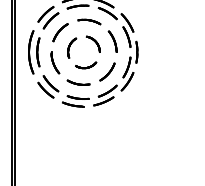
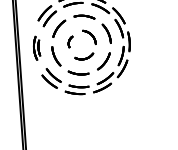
part: (72, 47) -> (70, 41), size x0.6
part: (34, 52) -> (36, 48), size x0.6

